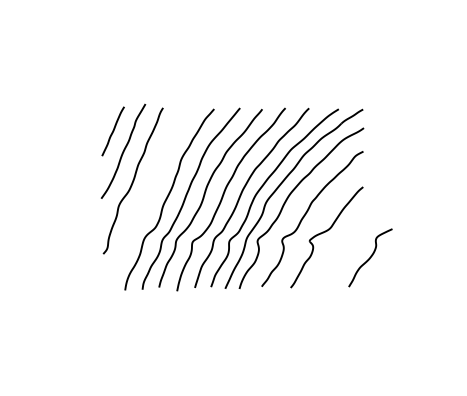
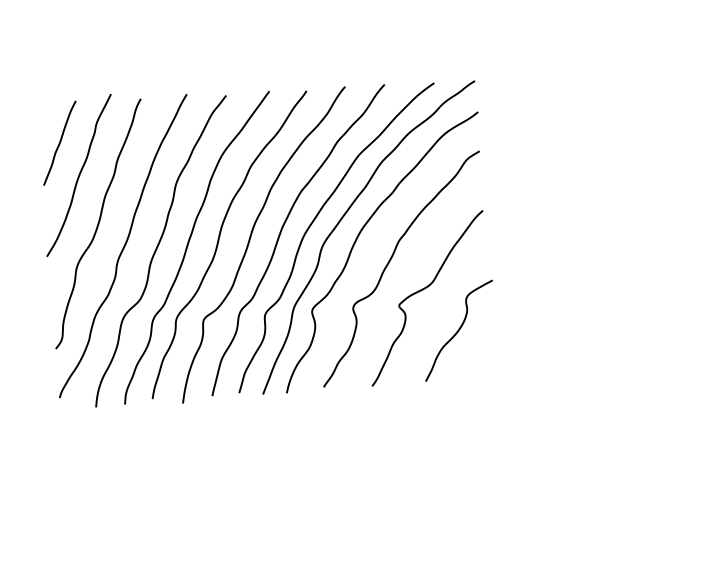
curve: (147, 194) -> (123, 244), added
curve: (370, 257) -> (458, 330), moved

